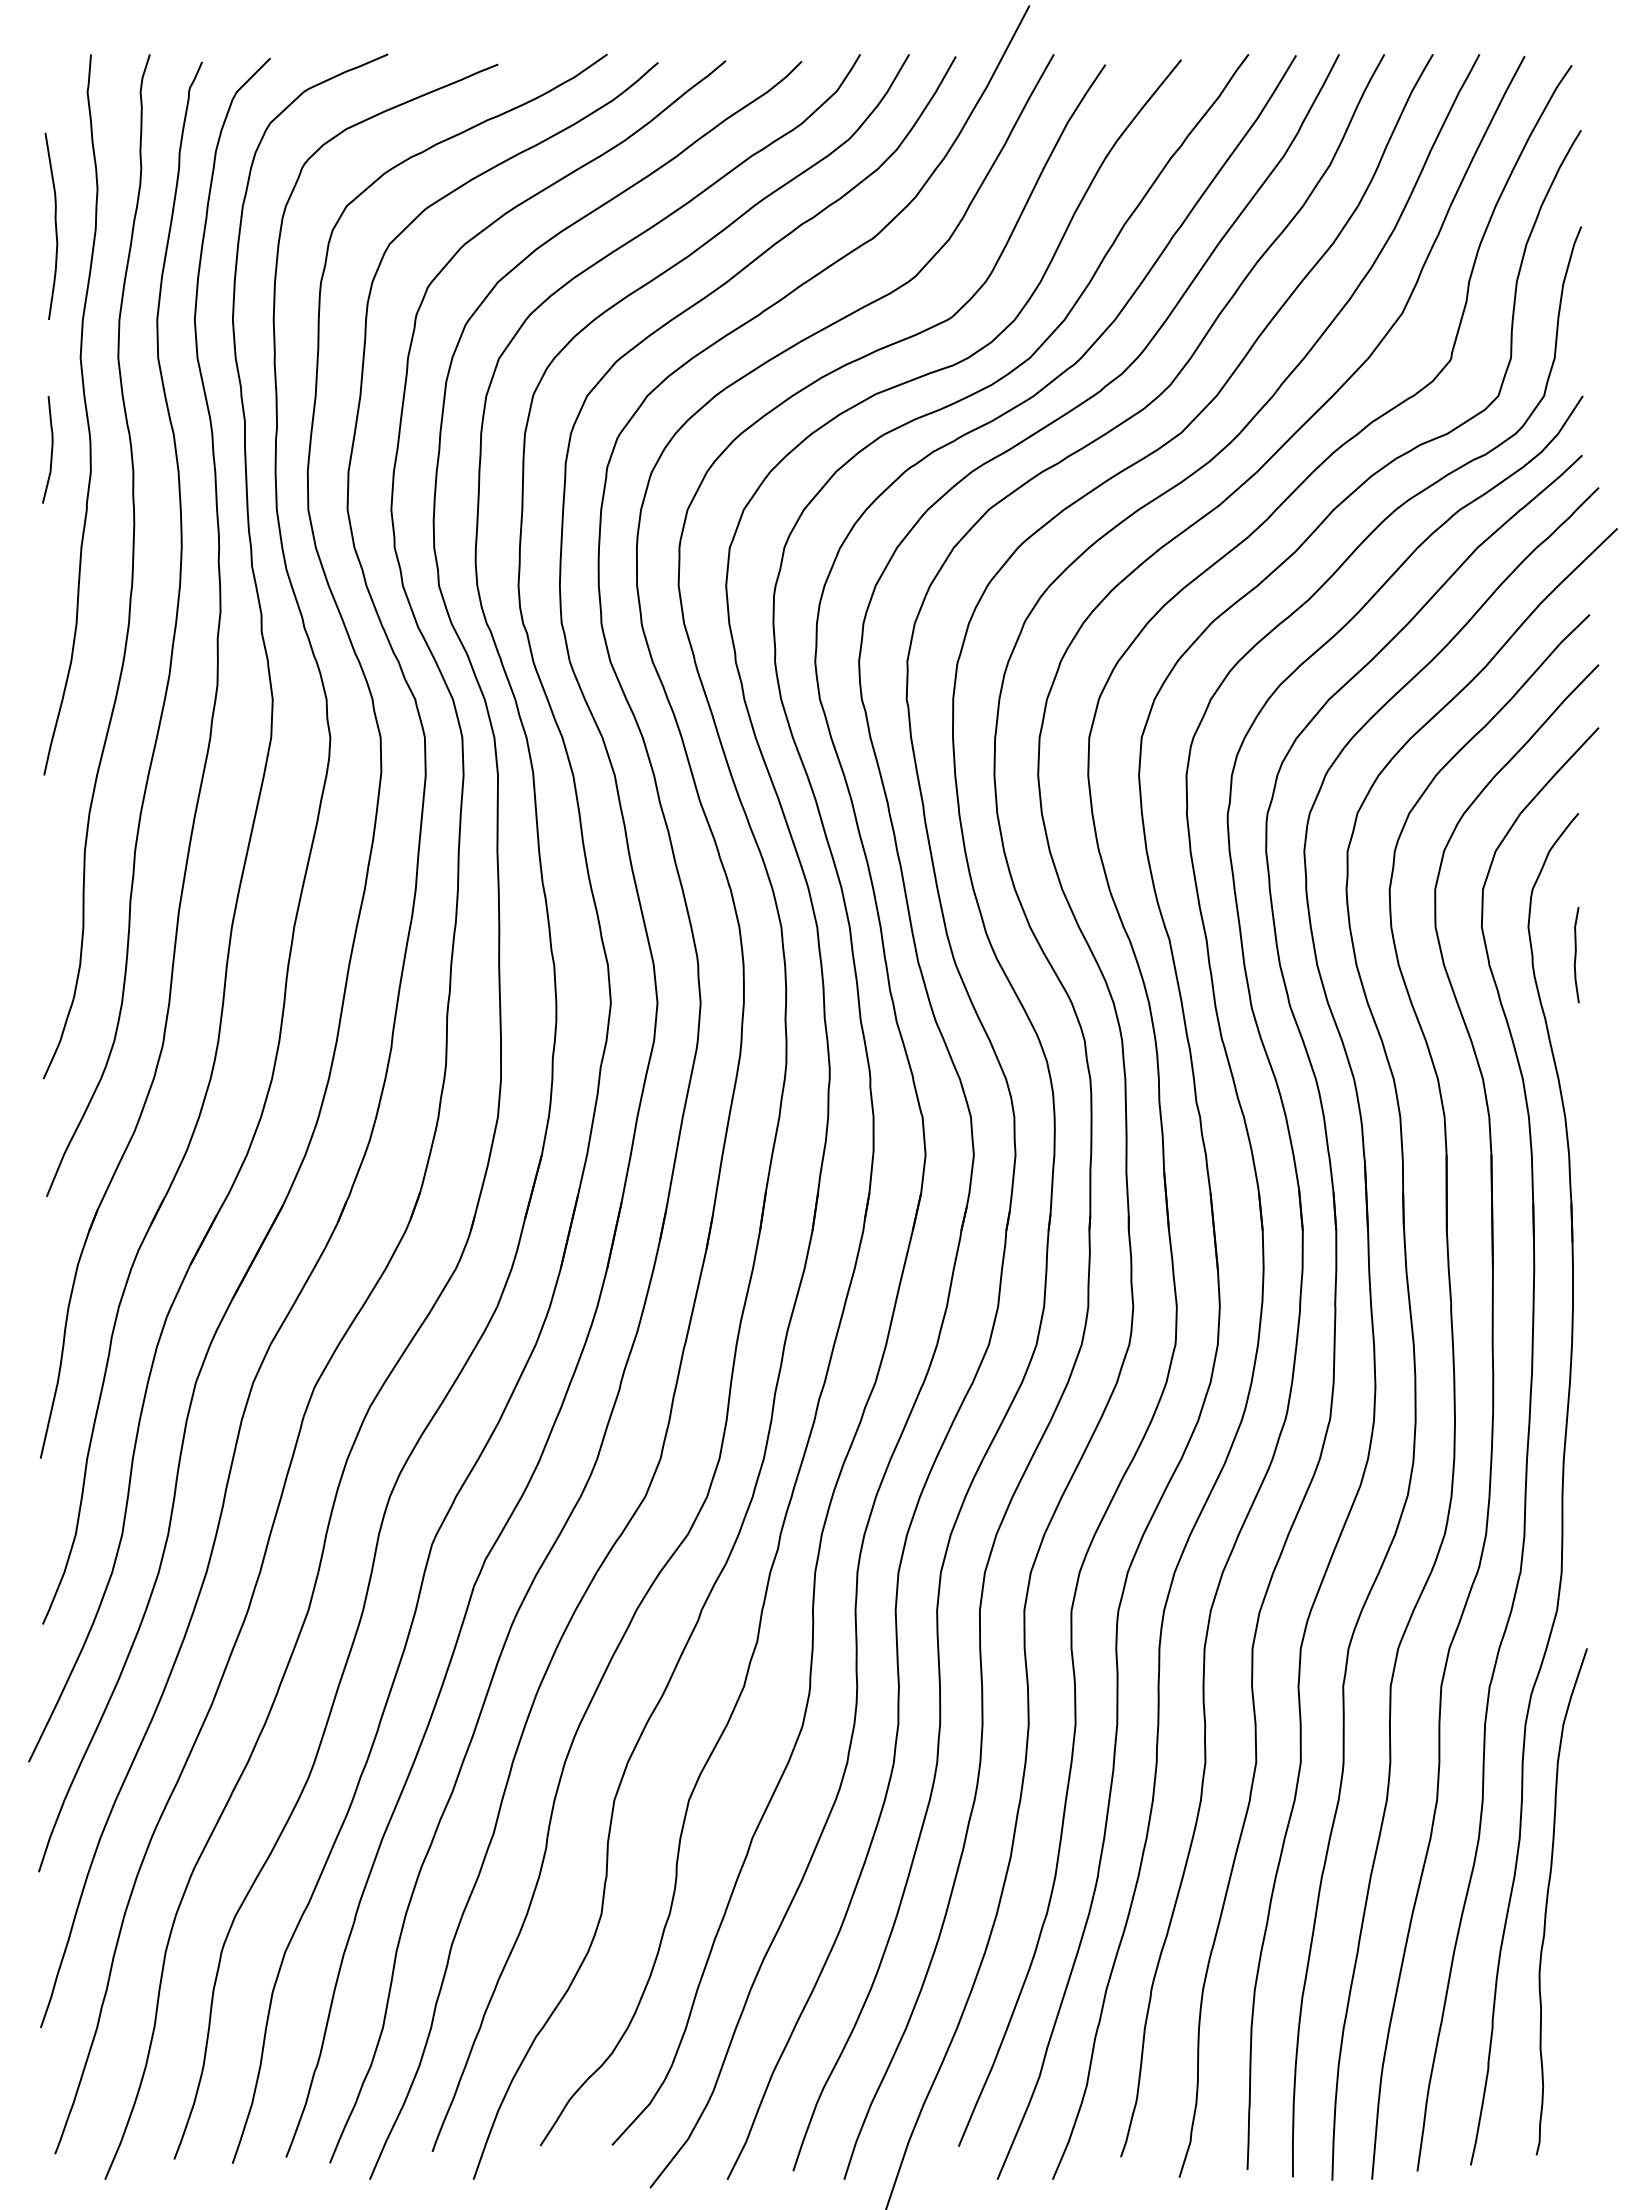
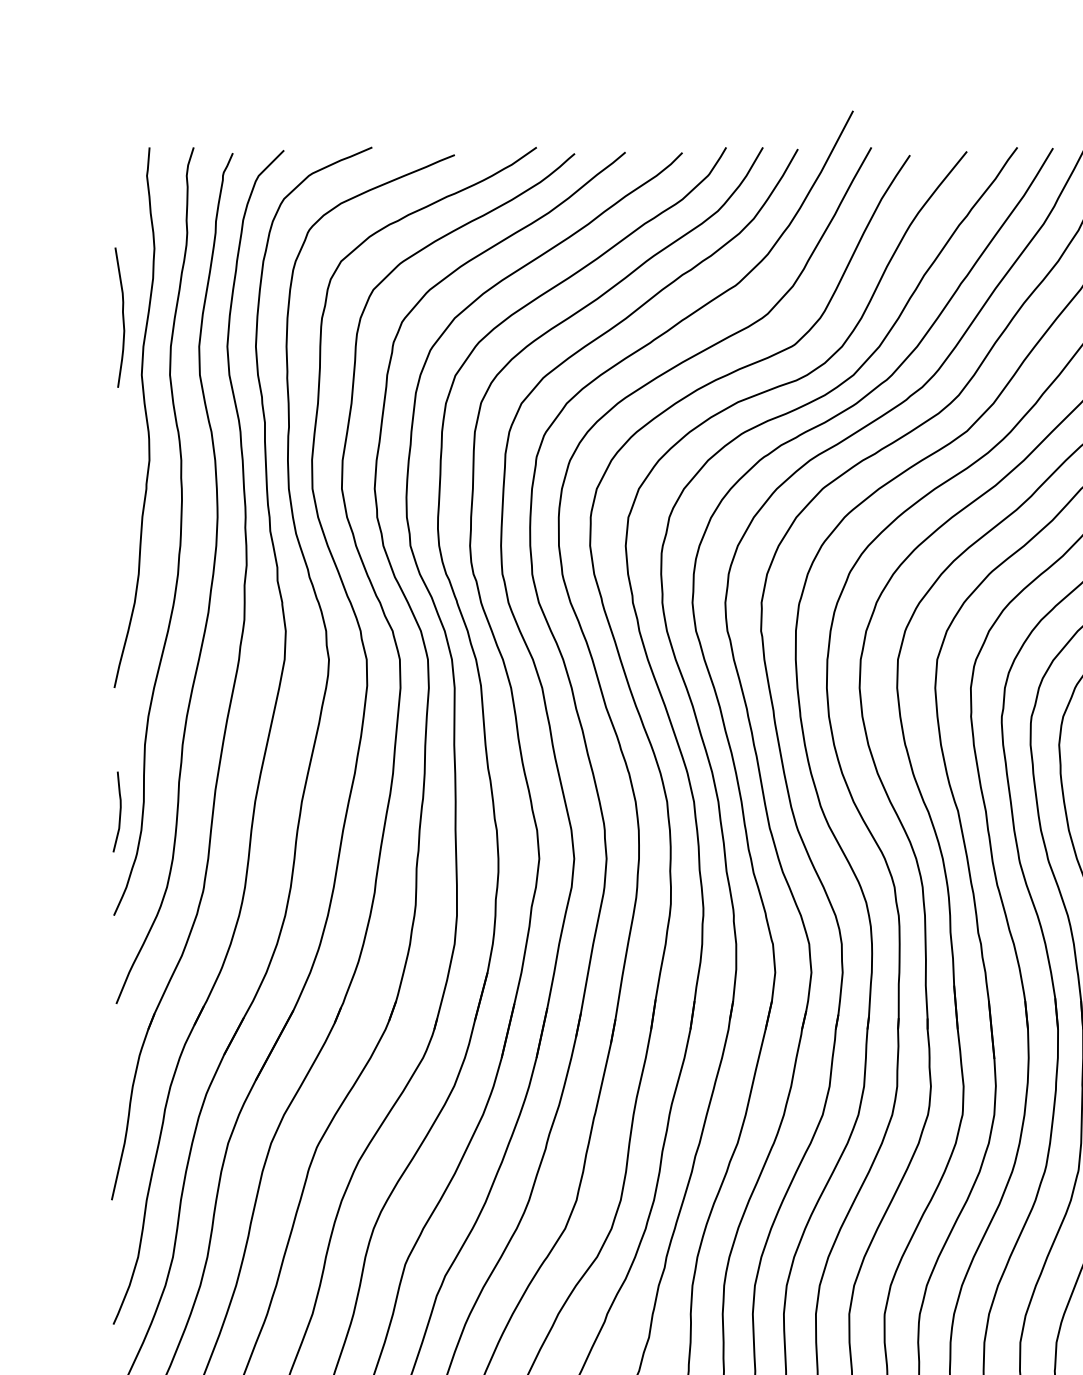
curve: (55, 225) -> (122, 316), moved
curve: (51, 449) -> (119, 811), moved

